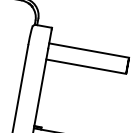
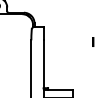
line: (89, 51) -> (68, 37), removed
line: (86, 67) -> (68, 47), removed

